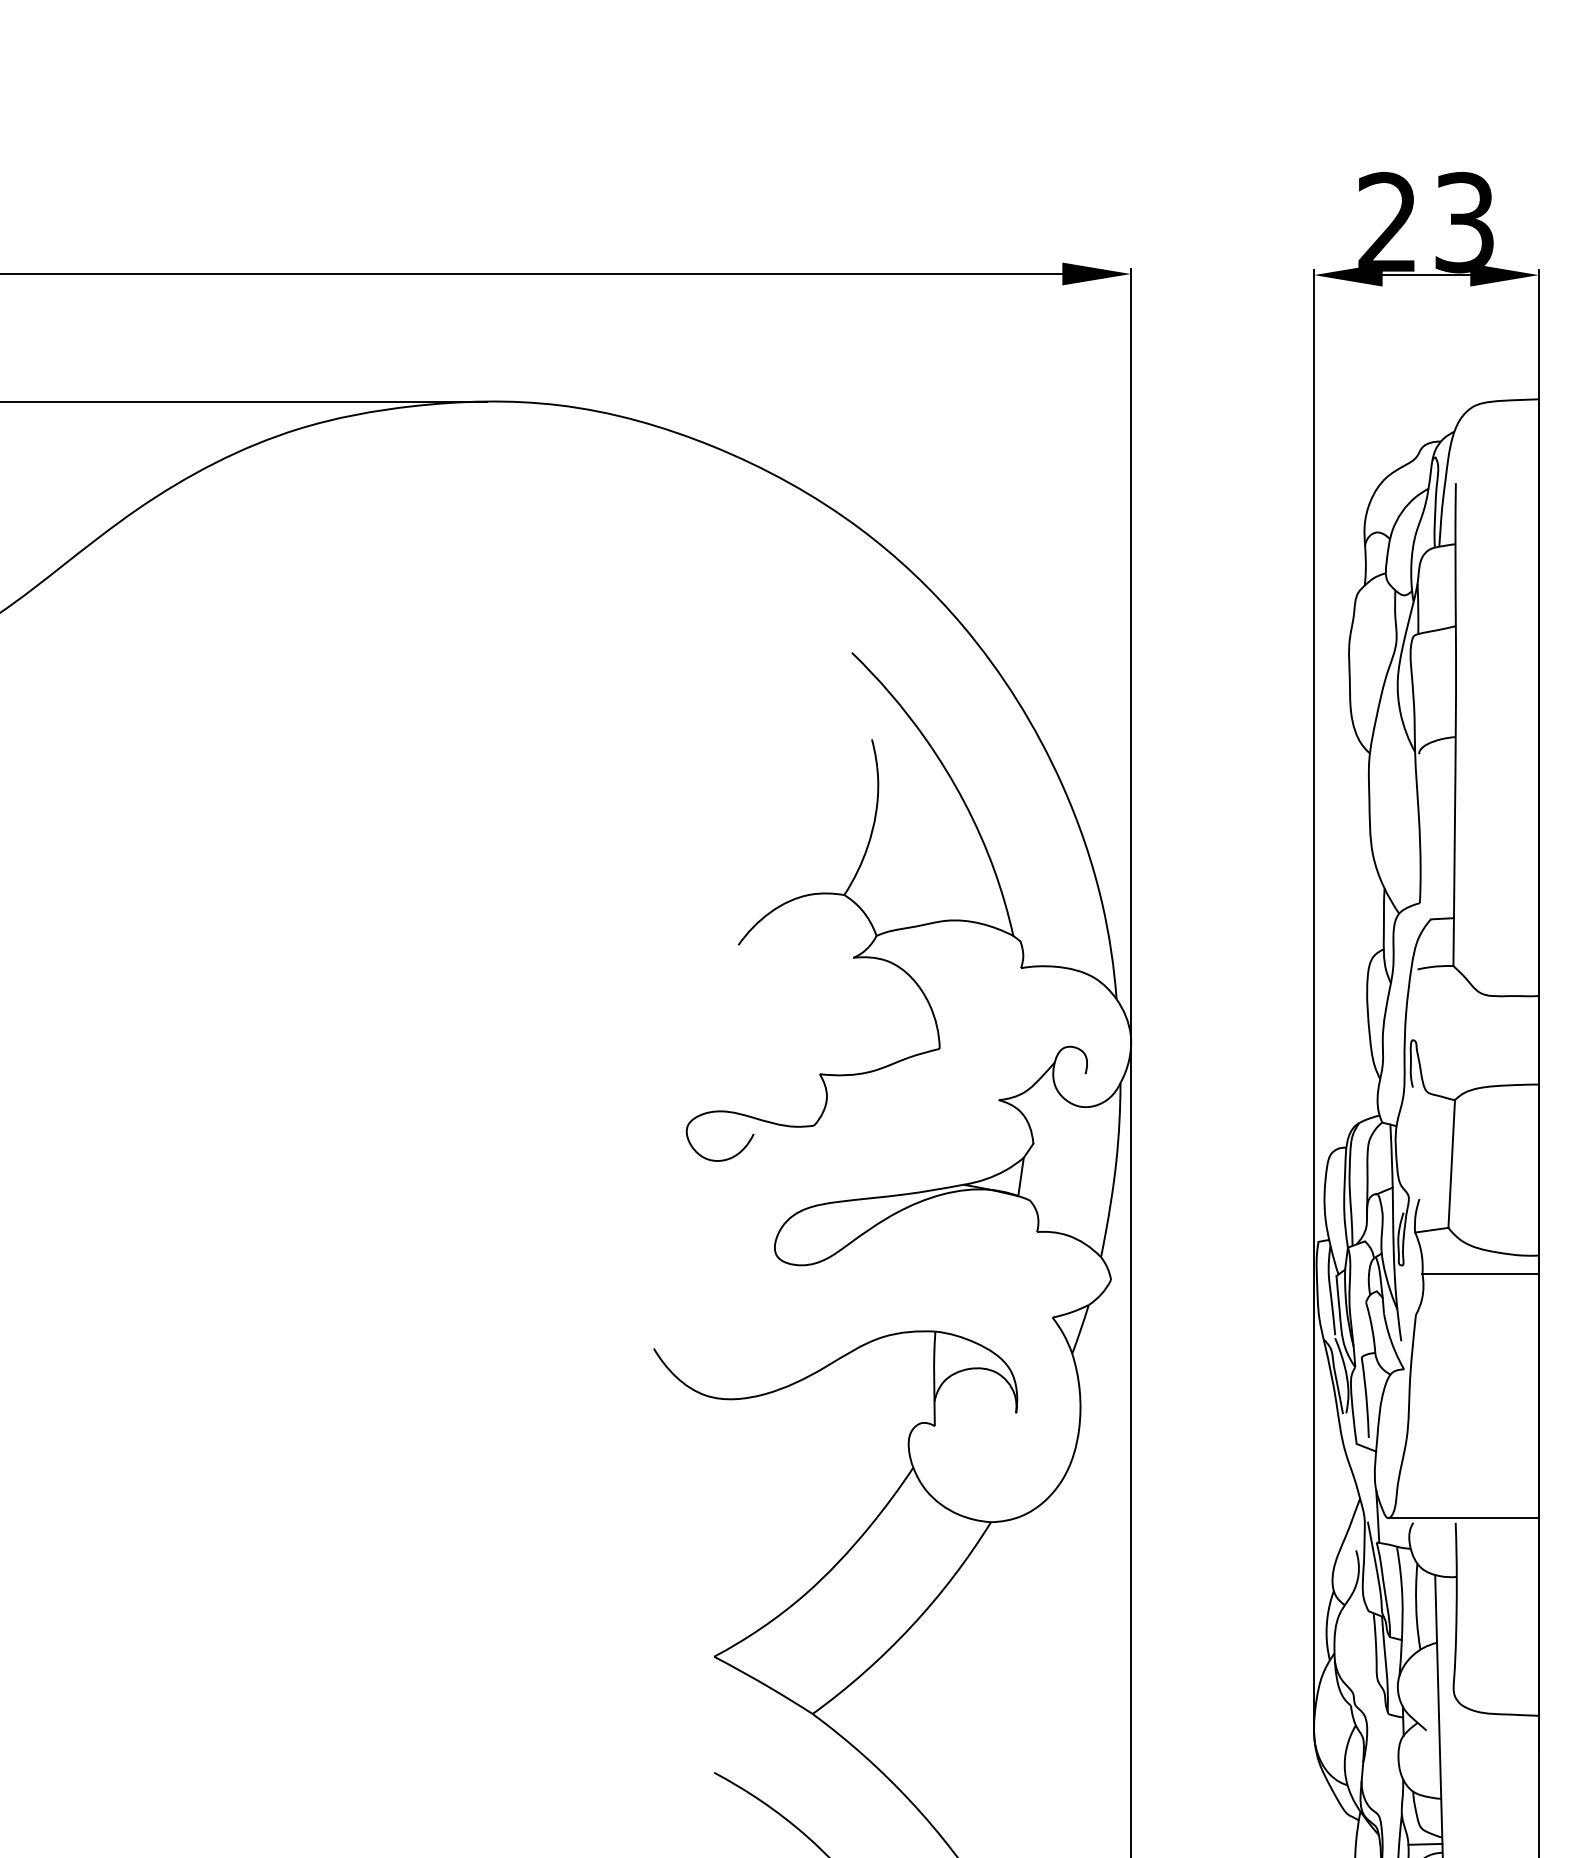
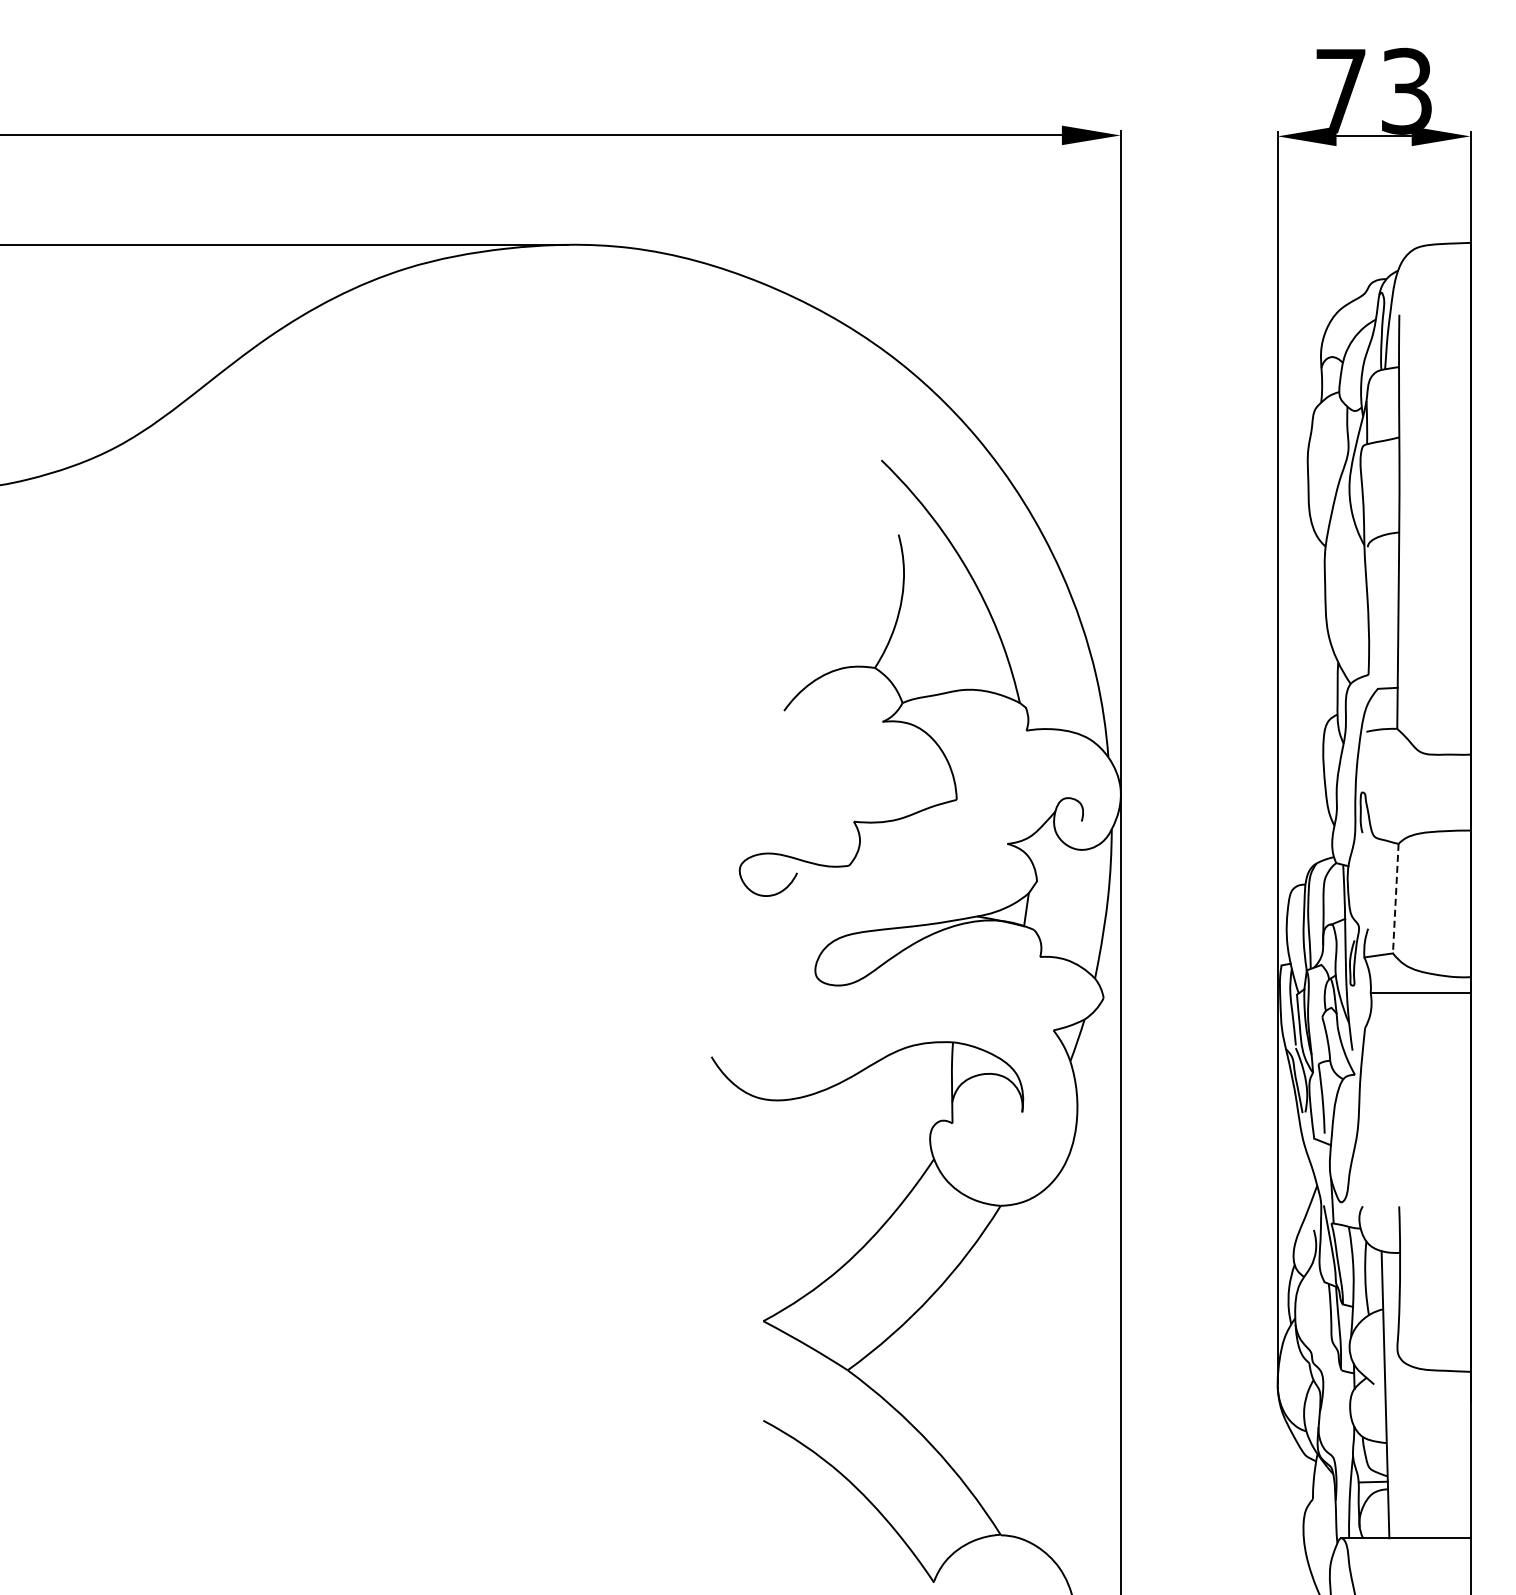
text: (1387, 221) -> (1340, 90), 23 -> 73
line: (1451, 1163) -> (1395, 898), solid -> dashed
line: (1463, 1518) -> (1405, 1202), removed

